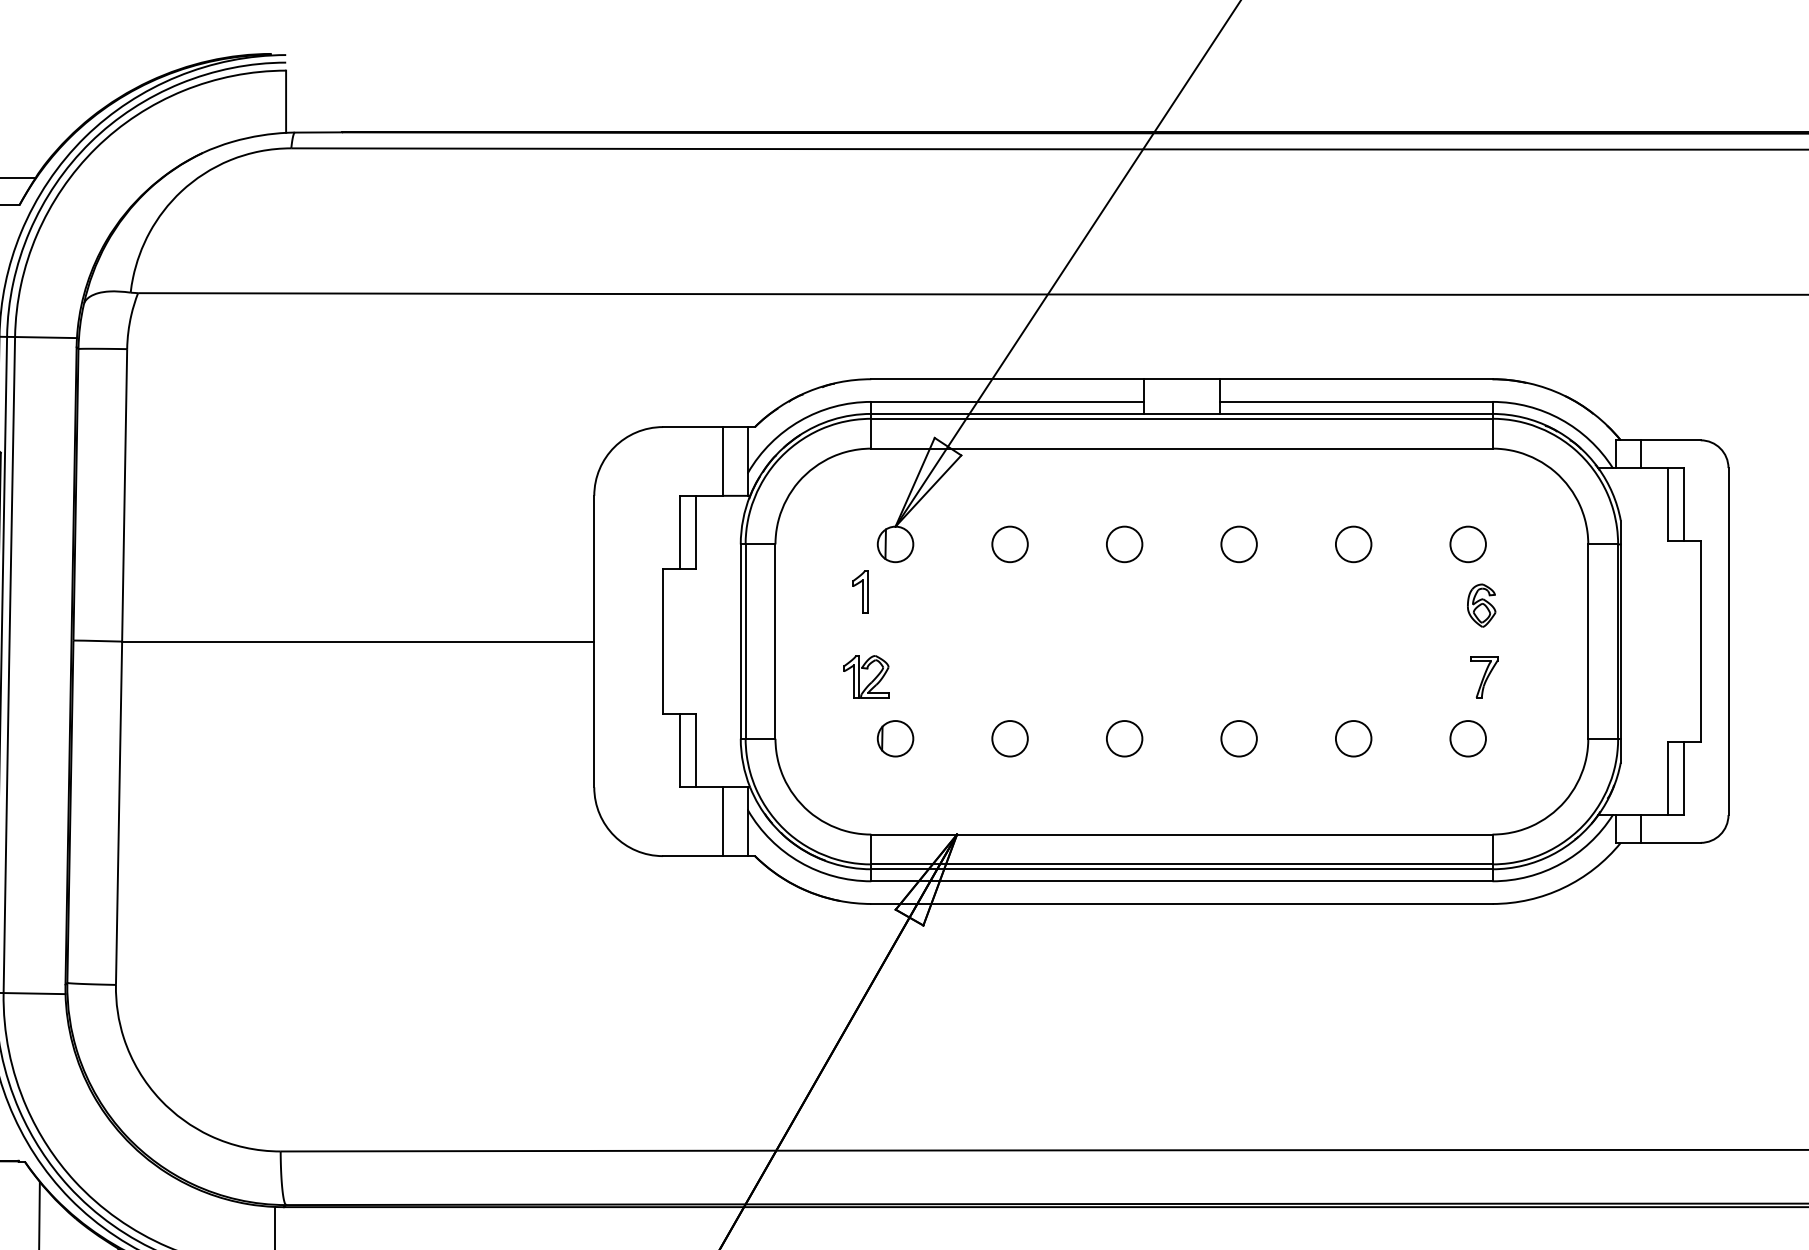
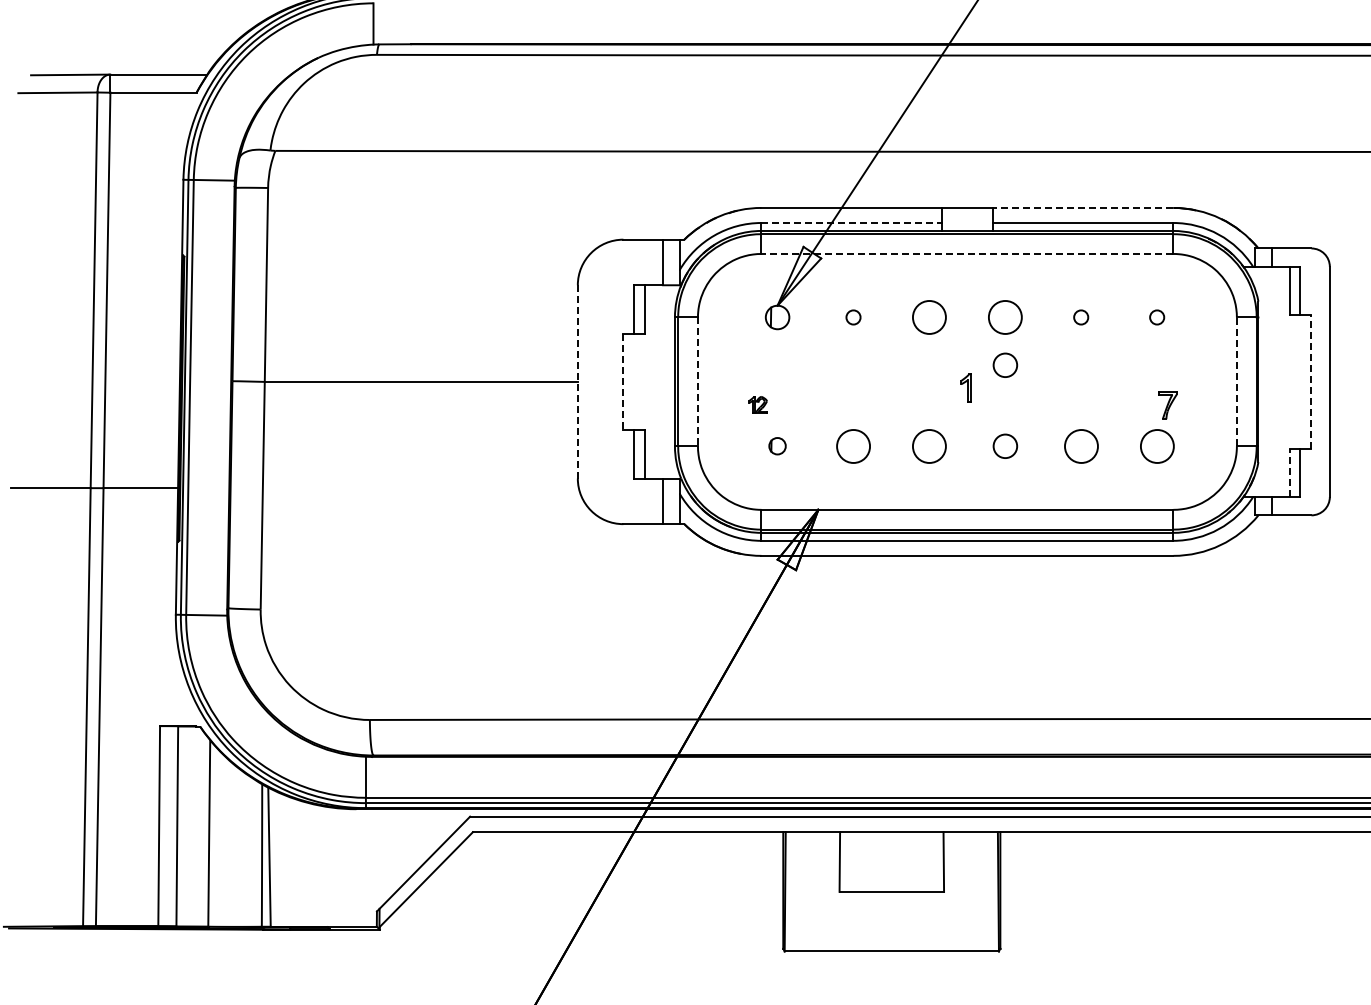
line: (1355, 378) -> (1082, 207), solid -> dashed
line: (1008, 401) -> (852, 222), solid -> dashed
line: (1181, 447) -> (967, 253), solid -> dashed
circle: (1010, 544) -> (853, 317), size x0.6
circle: (1124, 544) -> (929, 317), size x1.4
circle: (1239, 544) -> (1005, 317), size x1.4
circle: (1352, 544) -> (1080, 317), size x0.6
circle: (1467, 544) -> (1156, 317), size x0.6
part: (859, 591) -> (965, 387), moved
part: (1482, 604) -> (1166, 357), removed
circle: (1239, 615) -> (1005, 364), added
line: (593, 640) -> (577, 381), solid -> dashed
line: (1587, 640) -> (1236, 381), solid -> dashed
line: (1700, 640) -> (1311, 381), solid -> dashed
line: (663, 642) -> (623, 382), solid -> dashed
line: (774, 642) -> (697, 382), solid -> dashed
part: (865, 675) -> (757, 404), size x0.6
part: (895, 737) -> (777, 445), size x0.7
circle: (1010, 737) -> (853, 445), size x1.4
circle: (1124, 737) -> (929, 445), size x1.4
circle: (1352, 737) -> (1080, 445), size x1.4
circle: (1467, 737) -> (1156, 445), size x1.4
line: (1667, 778) -> (1289, 472), solid -> dashed

